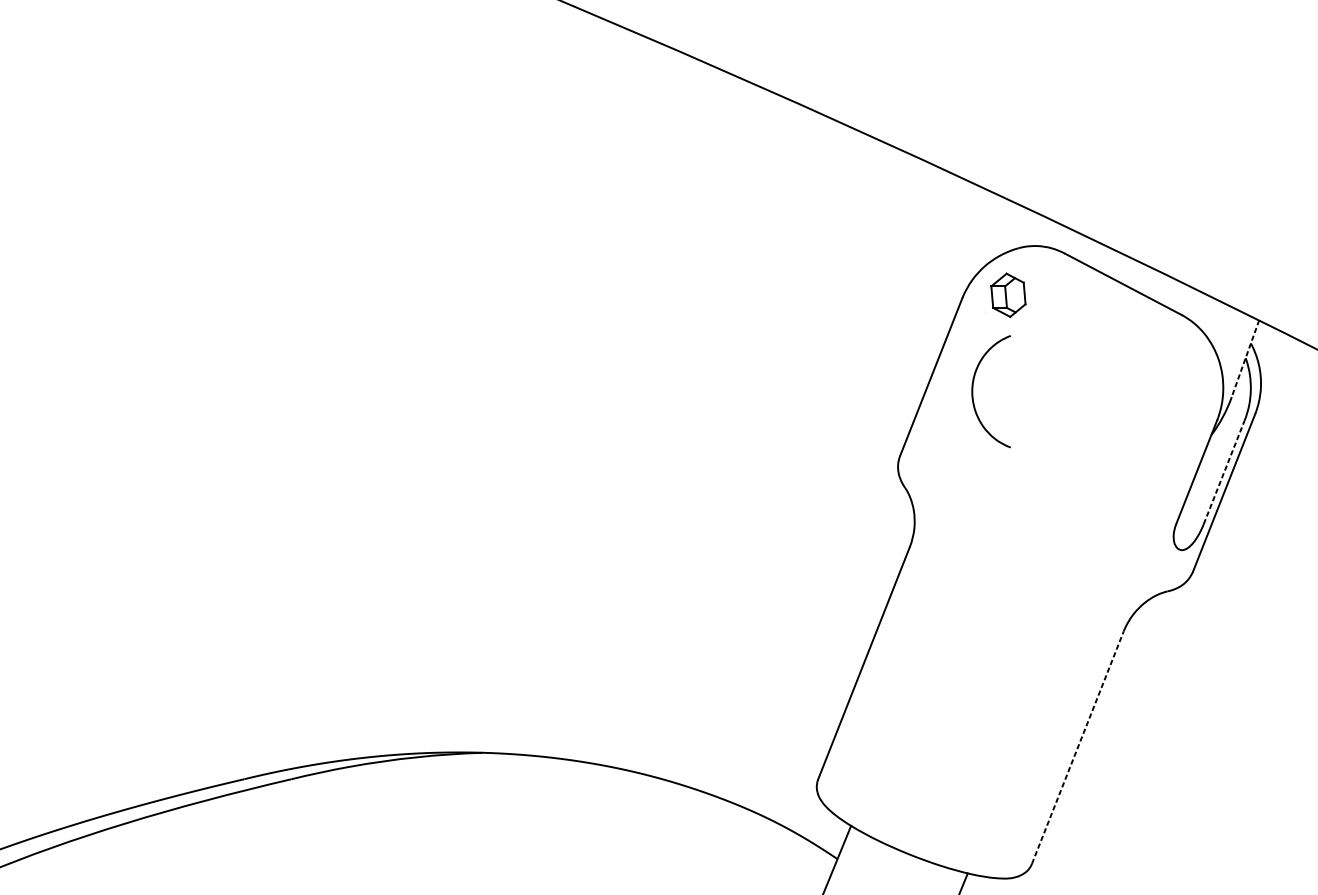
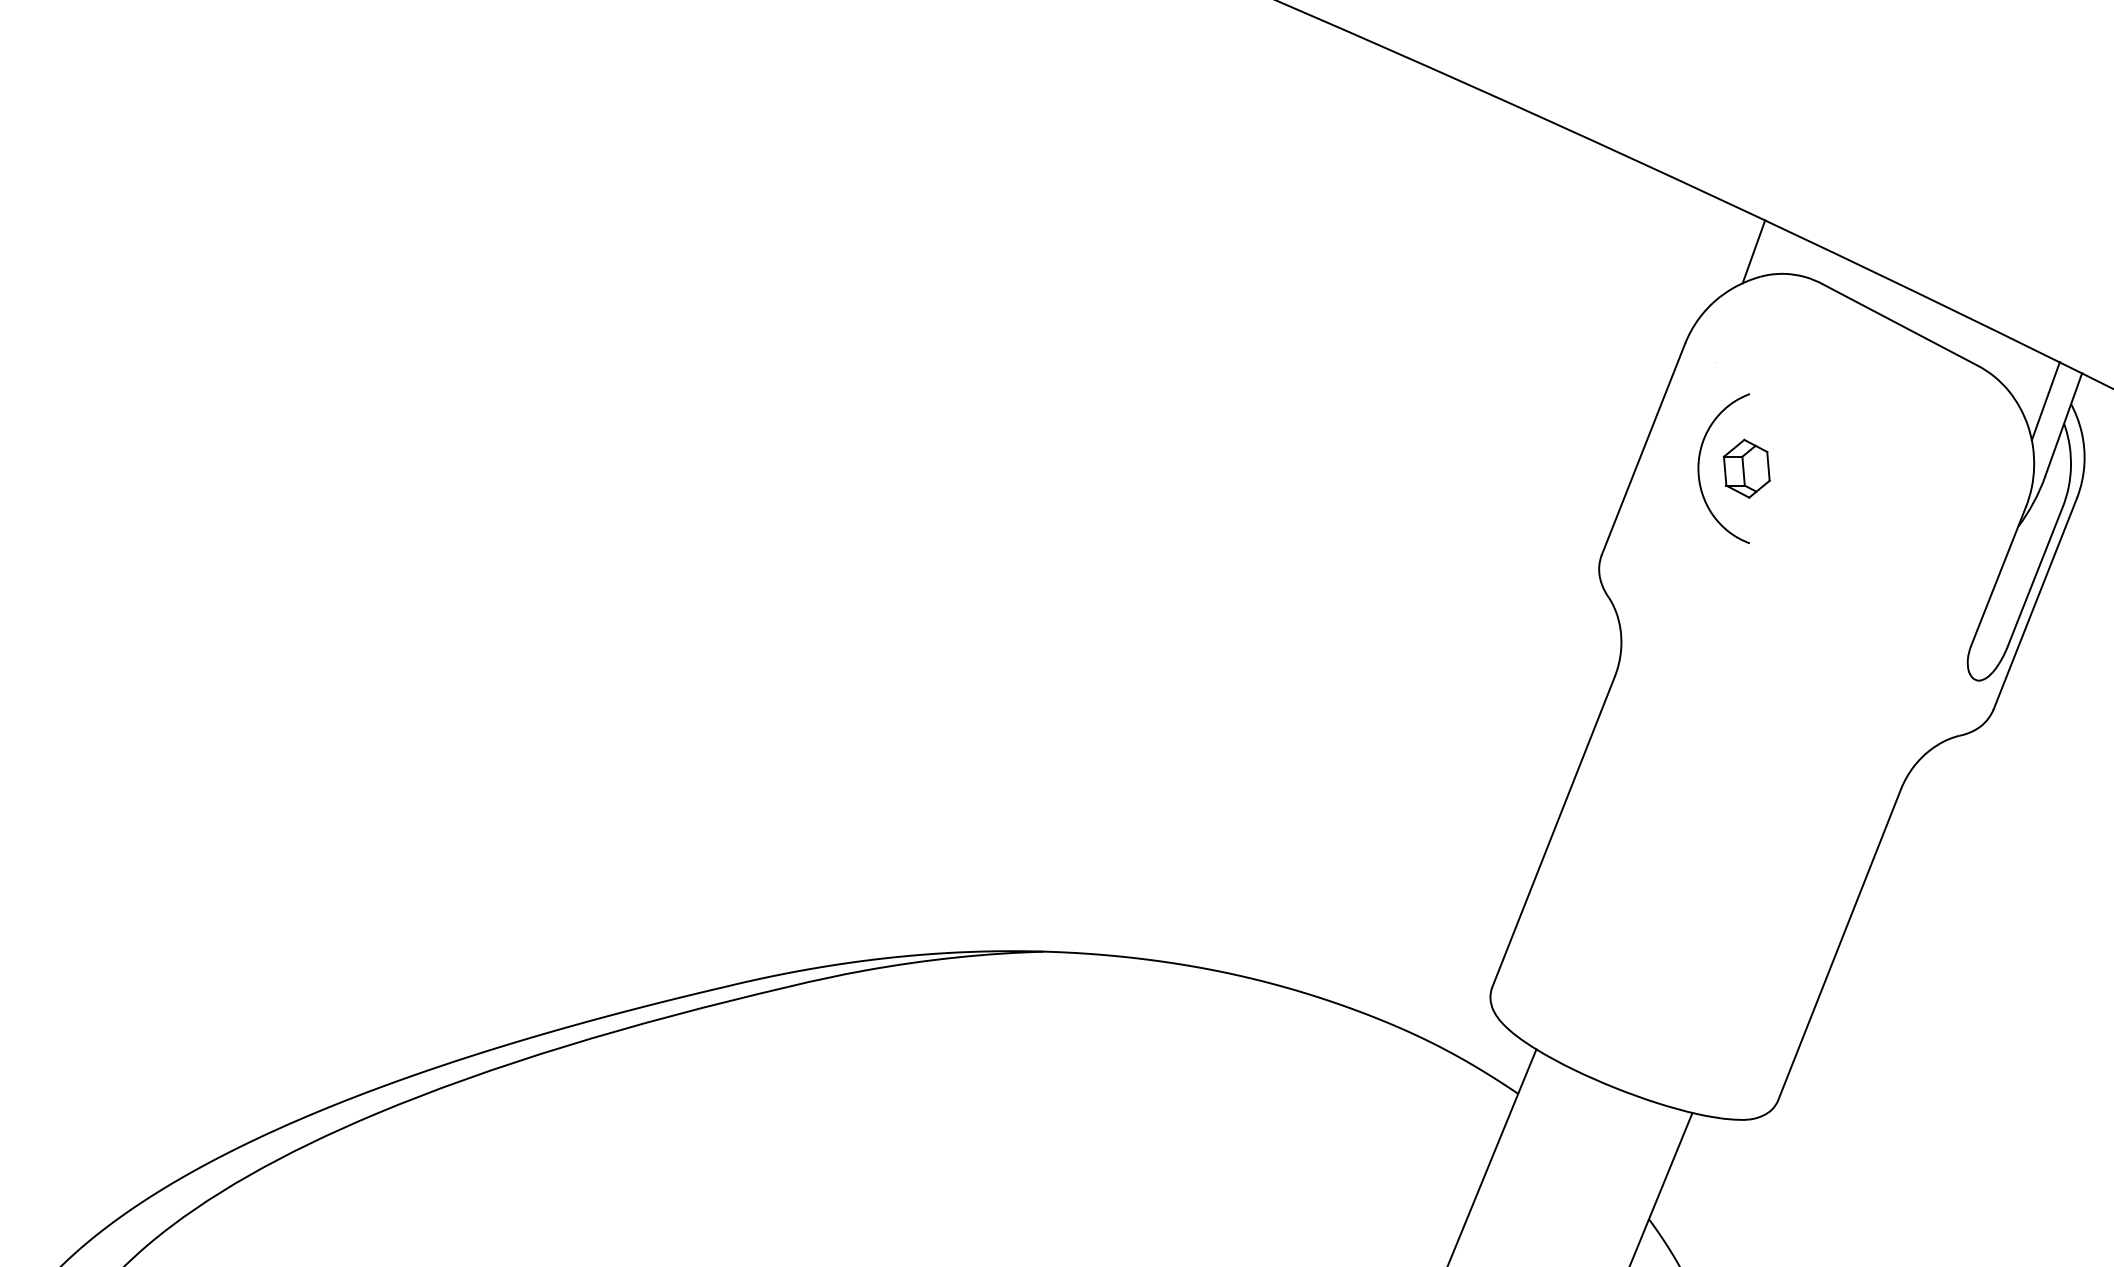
line: (1013, 229) -> (1753, 251), added
part: (1008, 295) -> (1746, 468), moved
line: (1231, 341) -> (2045, 401), added
line: (1245, 358) -> (2063, 424), dashed -> solid
line: (1224, 472) -> (2035, 576), dashed -> solid
line: (1077, 747) -> (1839, 944), dashed -> solid

